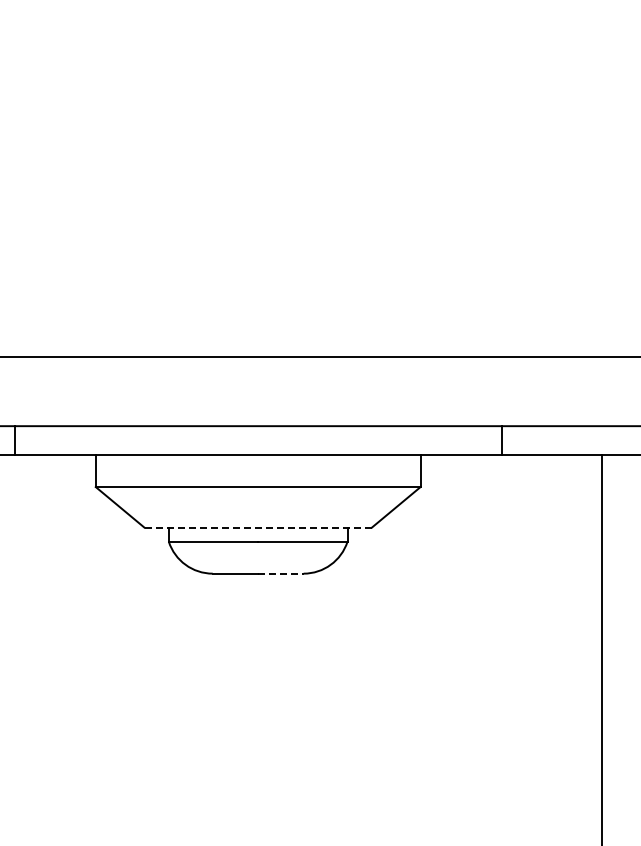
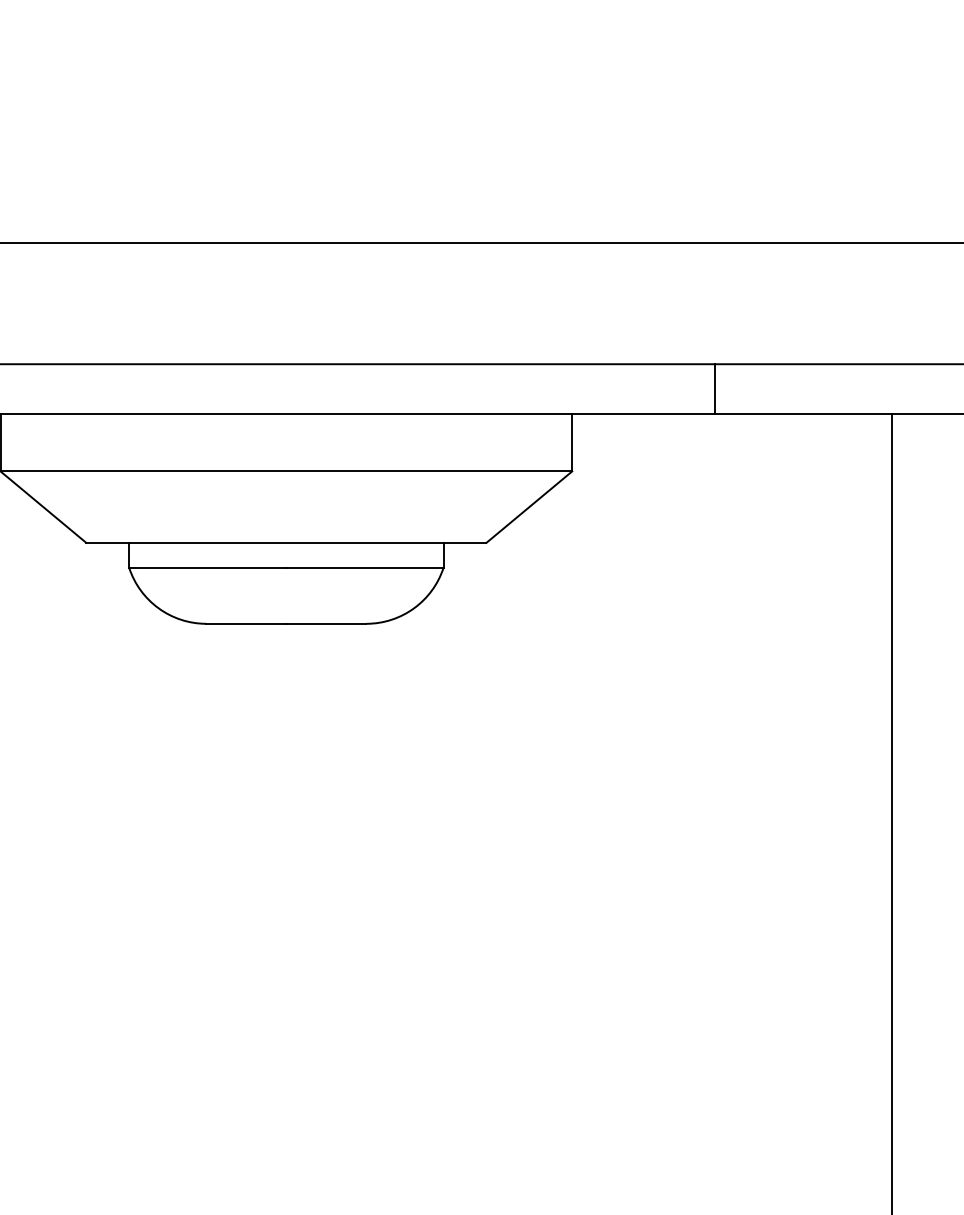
line: (258, 527) -> (286, 542), dashed -> solid
line: (280, 573) -> (325, 623), dashed -> solid

